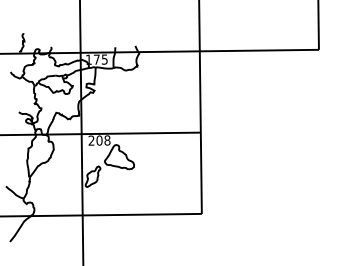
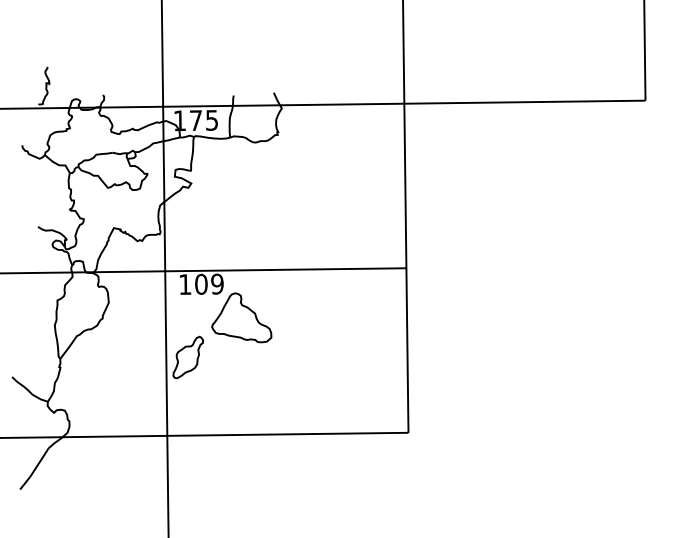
text: (99, 140) -> (201, 284), 208 -> 109

